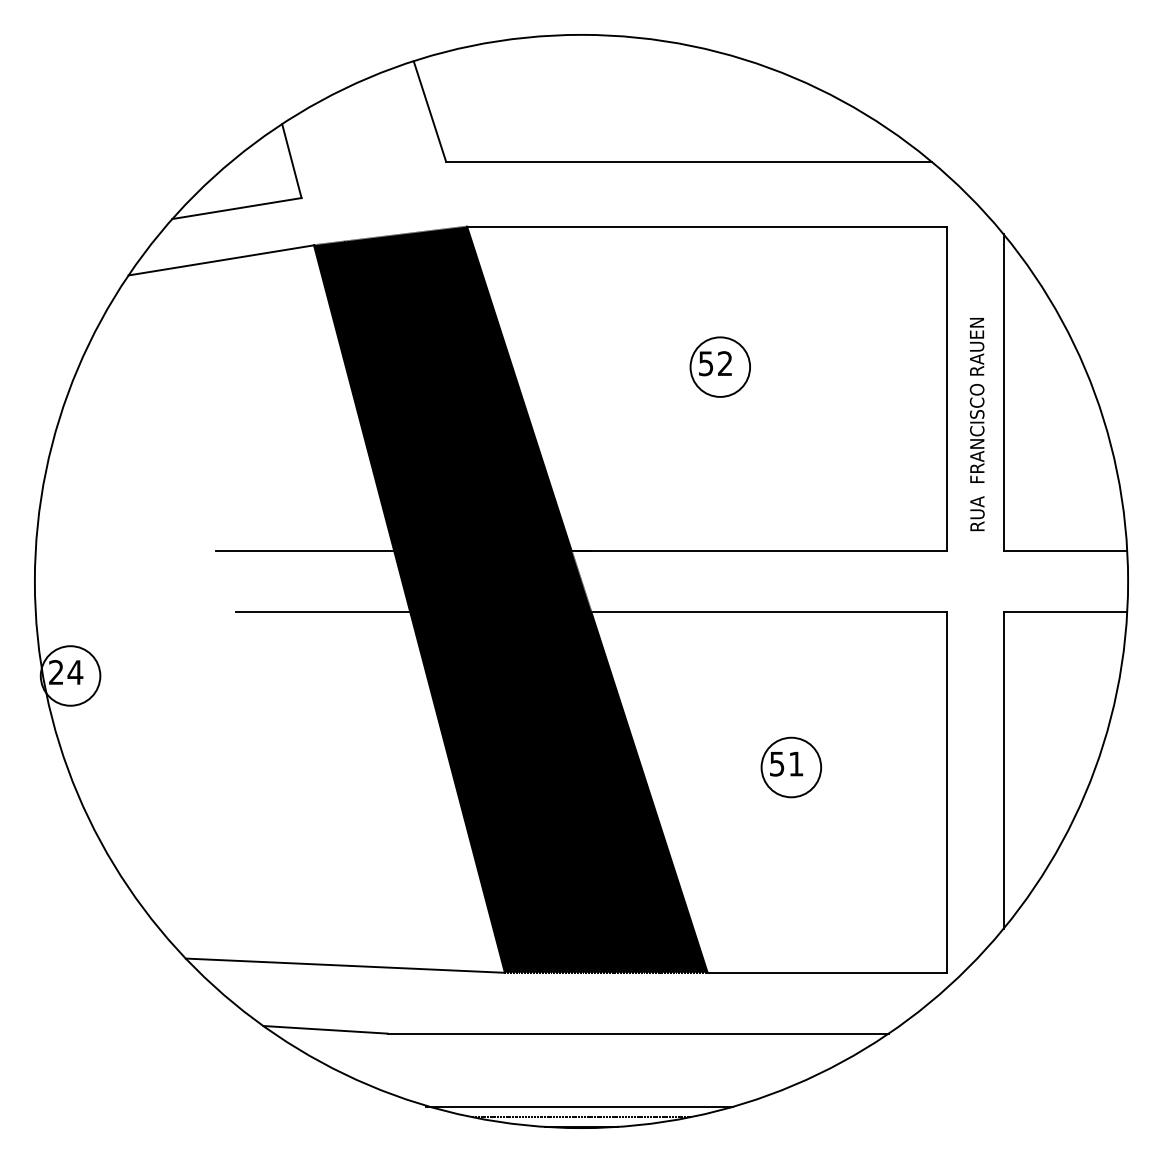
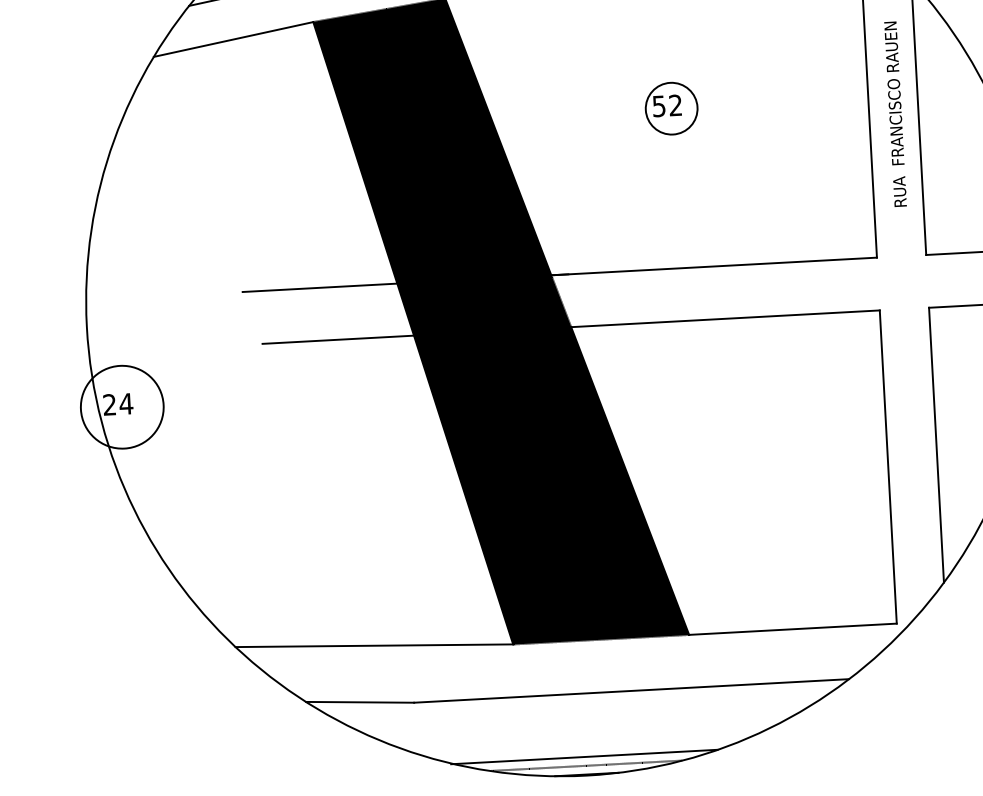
text: (976, 424) -> (894, 114), moved
circle: (70, 675) -> (122, 406), size x1.6
part: (791, 767) -> (752, 452), removed

